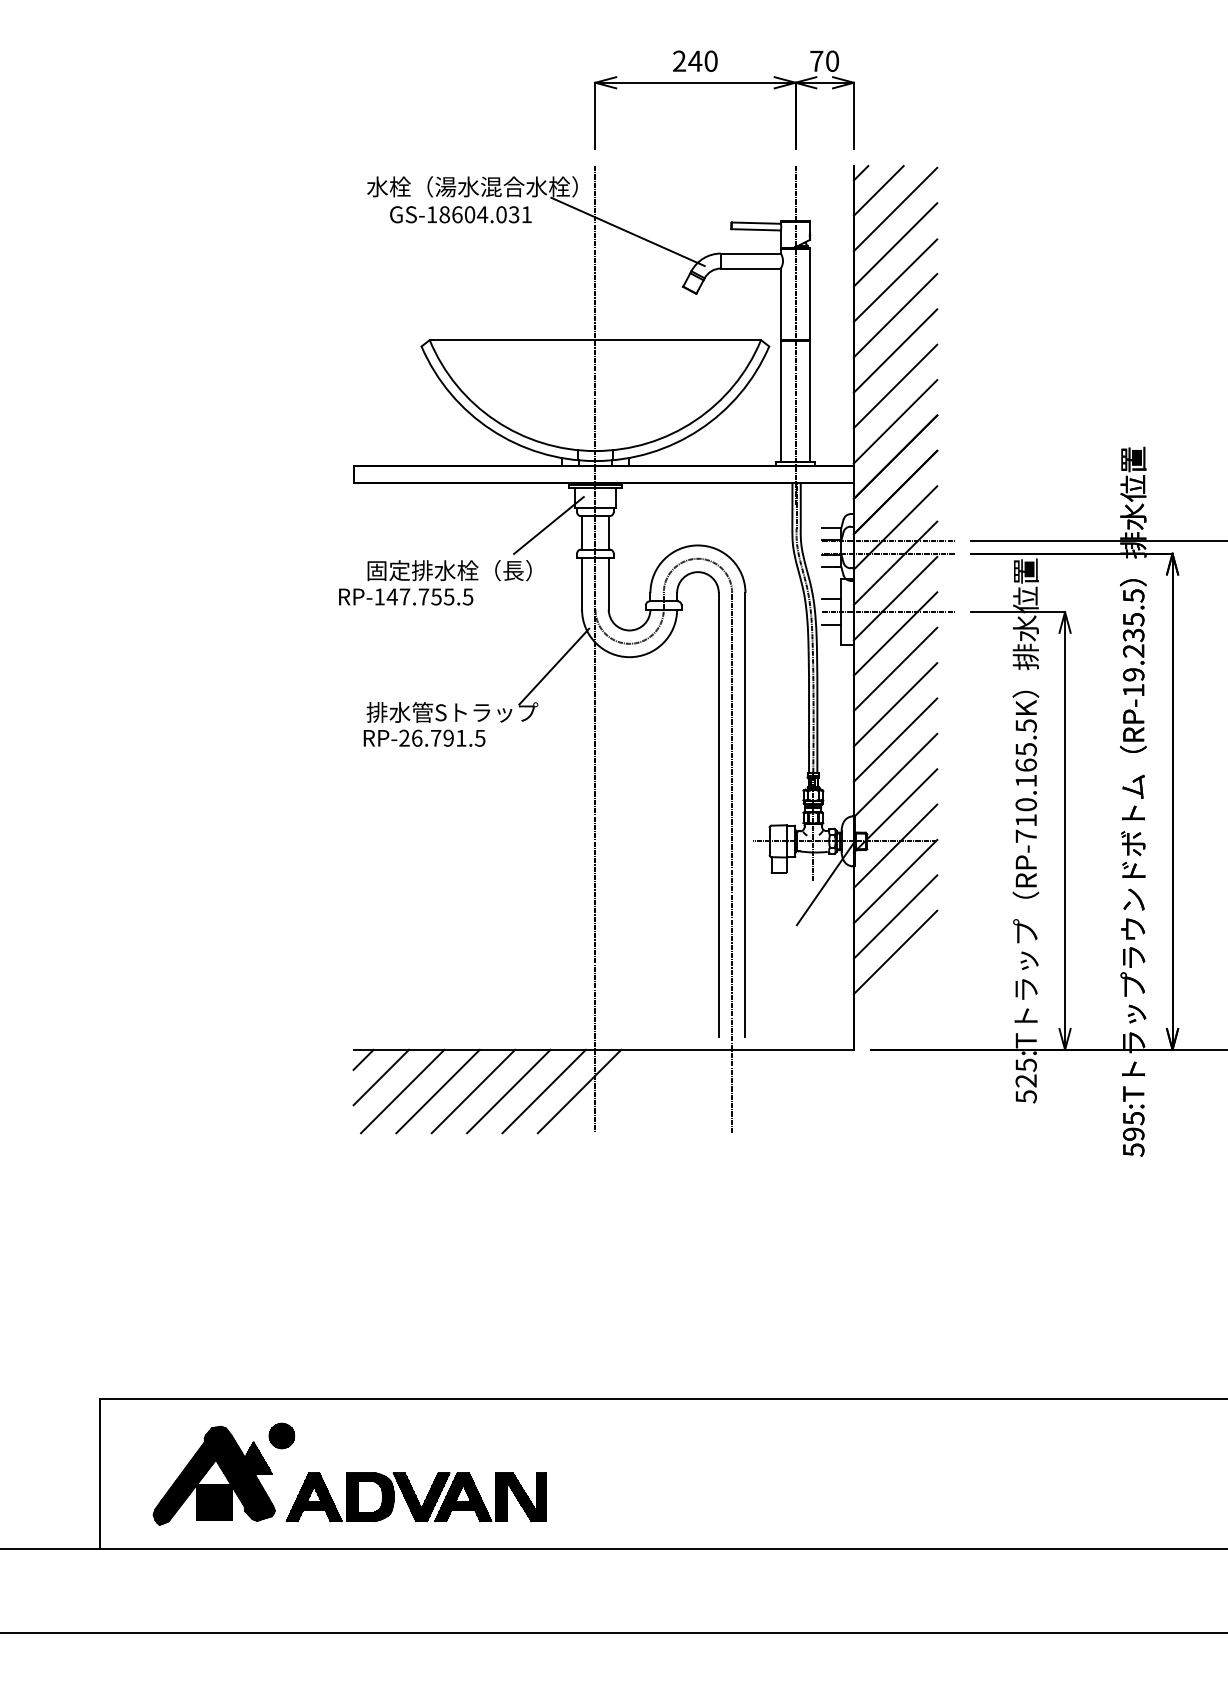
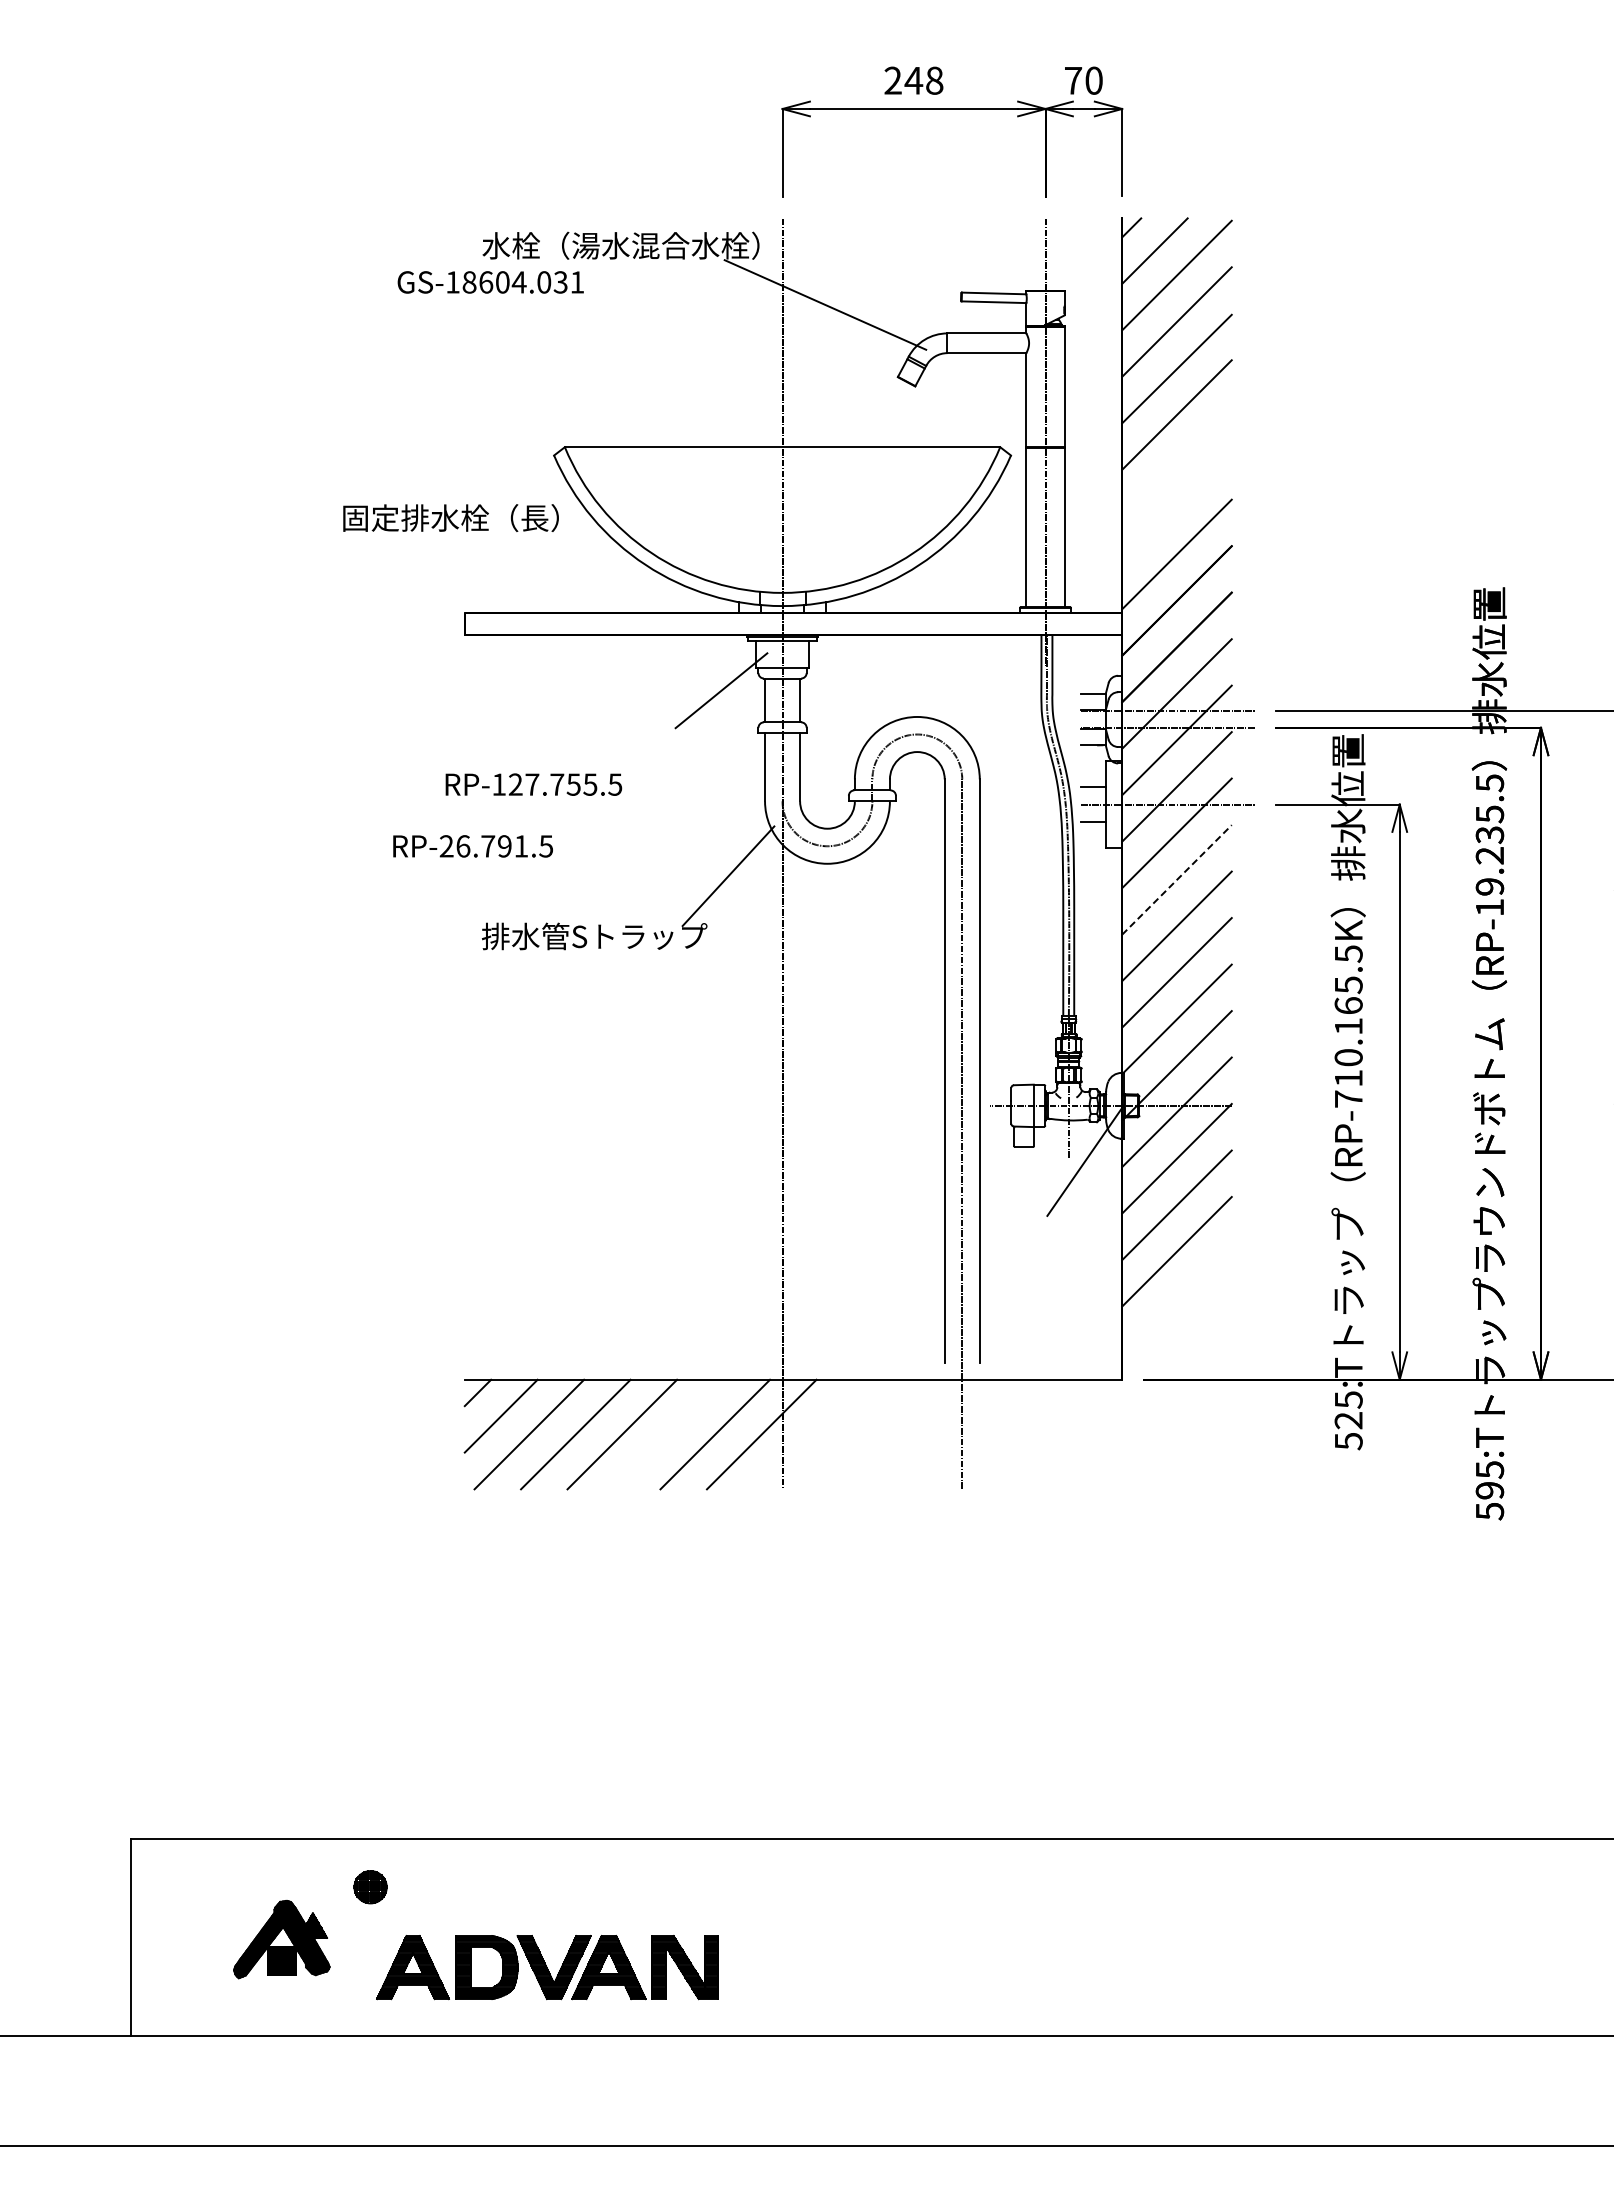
text: (711, 61) -> (934, 80), 240 -> 248
text: (460, 214) -> (490, 282), moved
line: (895, 351) -> (1176, 461), removed
line: (895, 386) -> (1176, 507), removed
text: (449, 570) -> (450, 517), moved
text: (392, 596) -> (515, 784), RP-147.755.5 -> RP-127.755.5
line: (895, 669) -> (1177, 879), solid -> dashed
text: (424, 738) -> (472, 846), moved
line: (508, 1091) -> (668, 1434), removed
part: (214, 1475) -> (281, 1939), size x0.6

